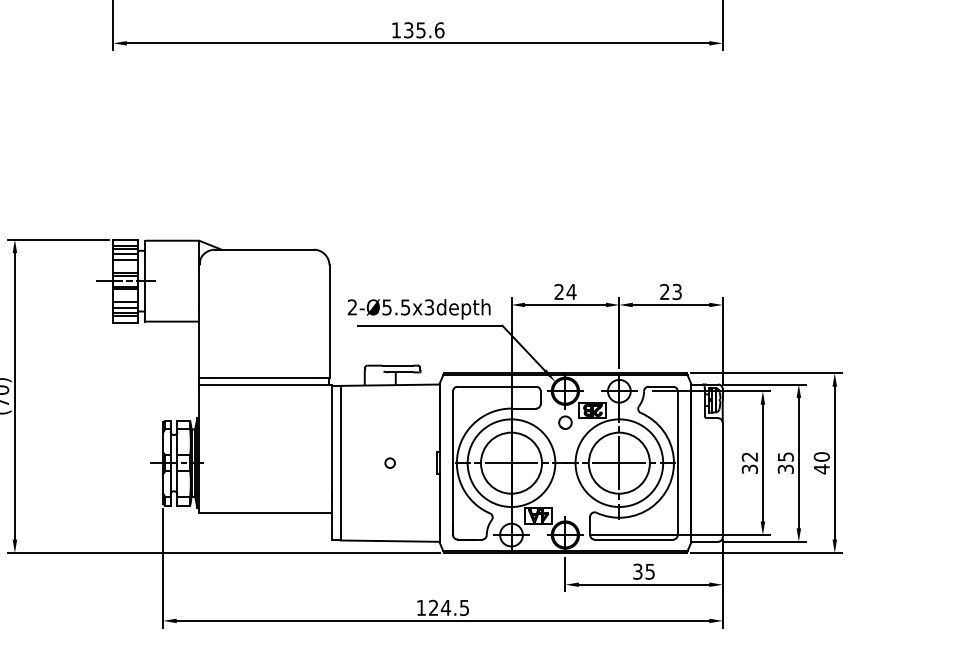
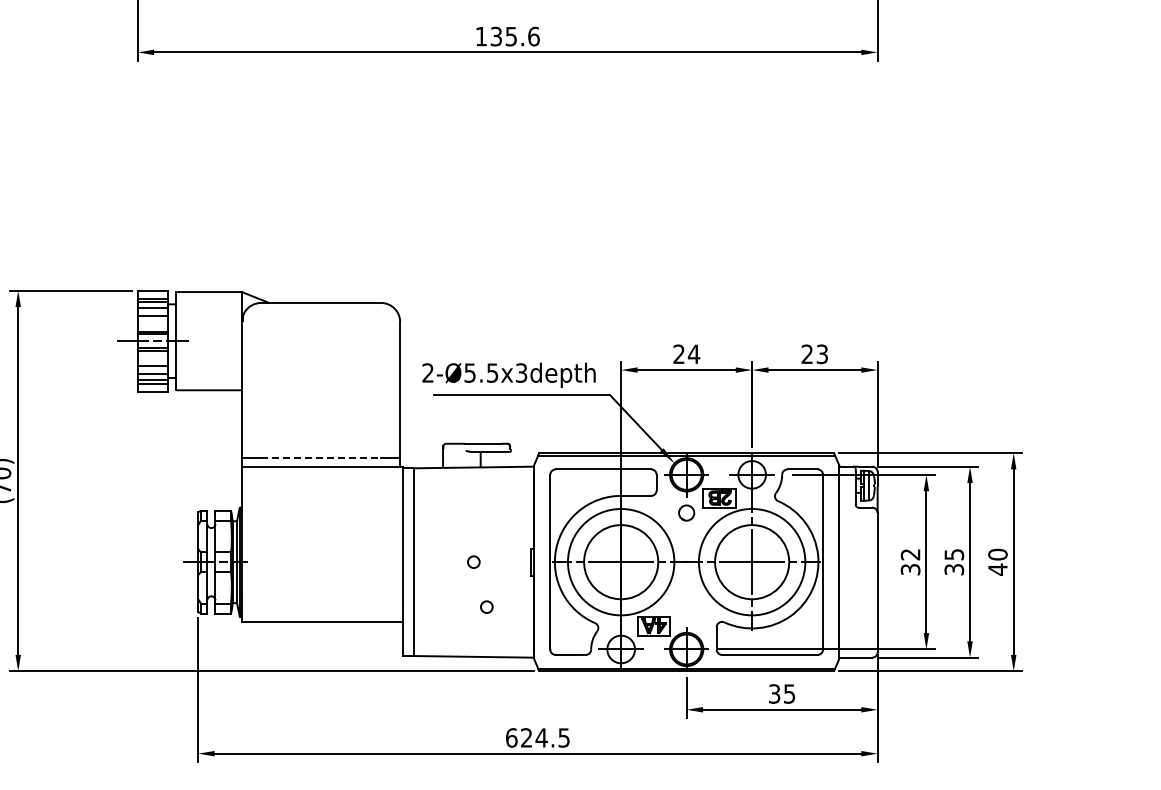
line: (264, 377) -> (321, 458), solid -> dashed
circle: (400, 499) -> (486, 606), added
text: (421, 607) -> (511, 737), 124.5 -> 624.5

